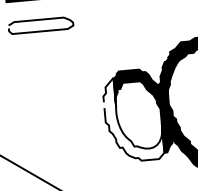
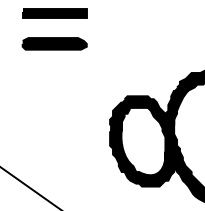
fill: (40, 25) -> (54, 43), added
fill: (133, 118) -> (137, 144), added

